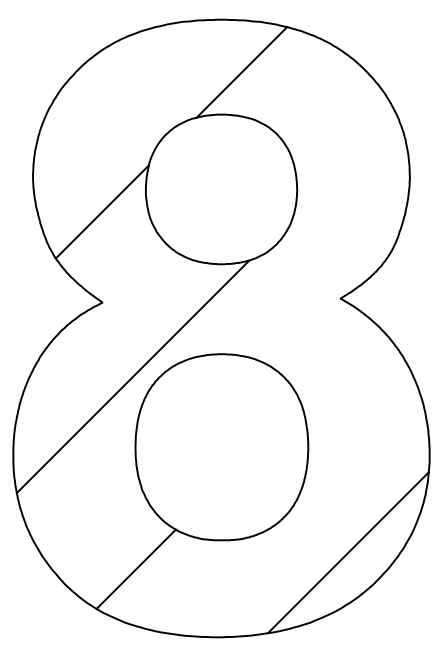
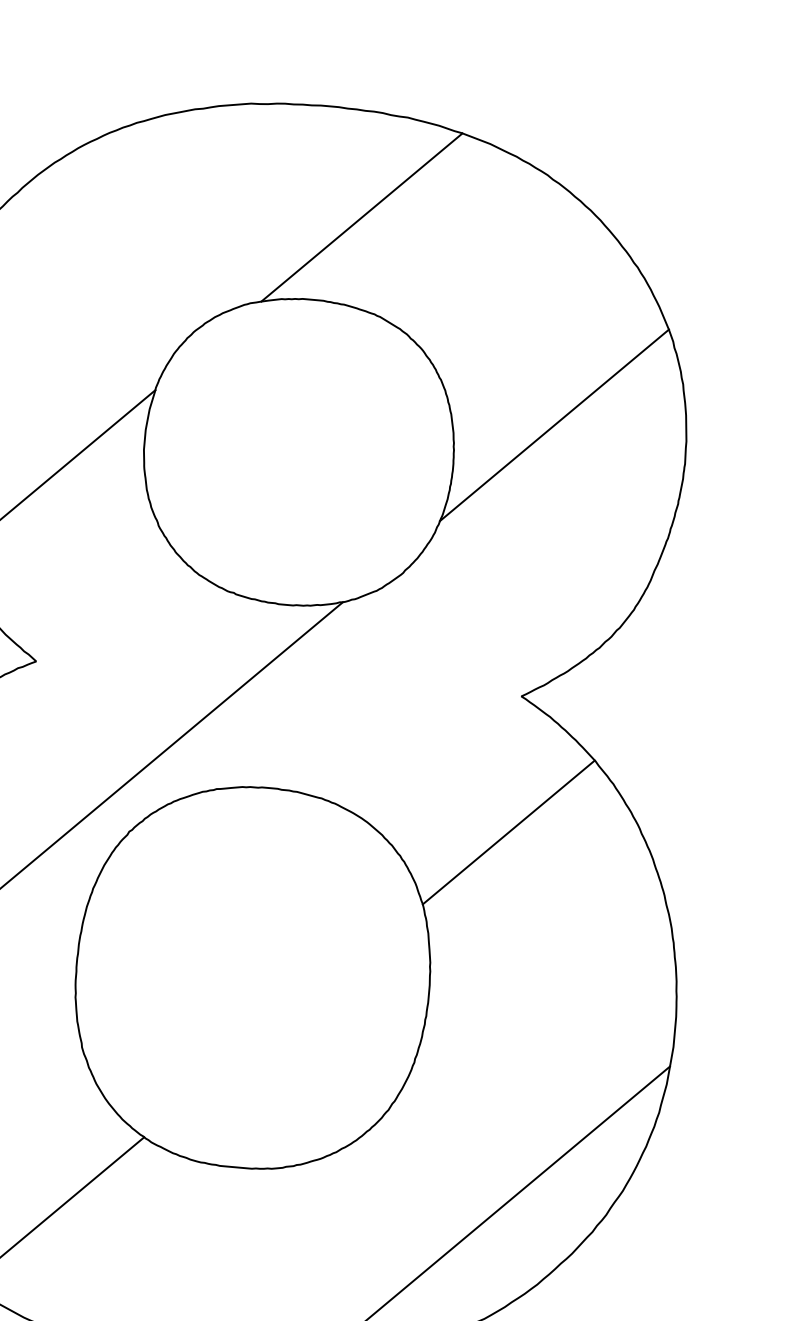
line: (344, 164) -> (554, 423), added
line: (339, 365) -> (507, 832), added

